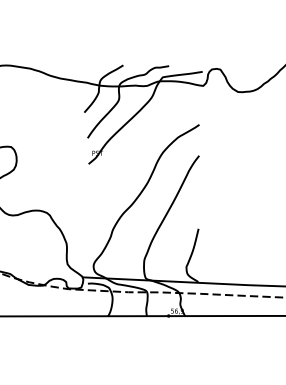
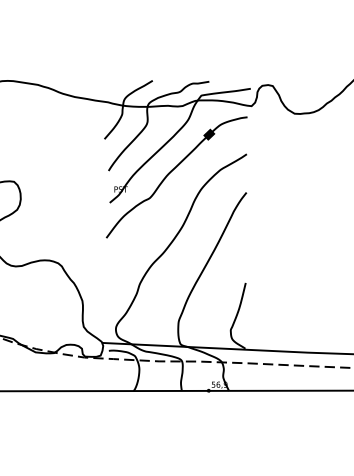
part: (138, 139) -> (171, 172), added

